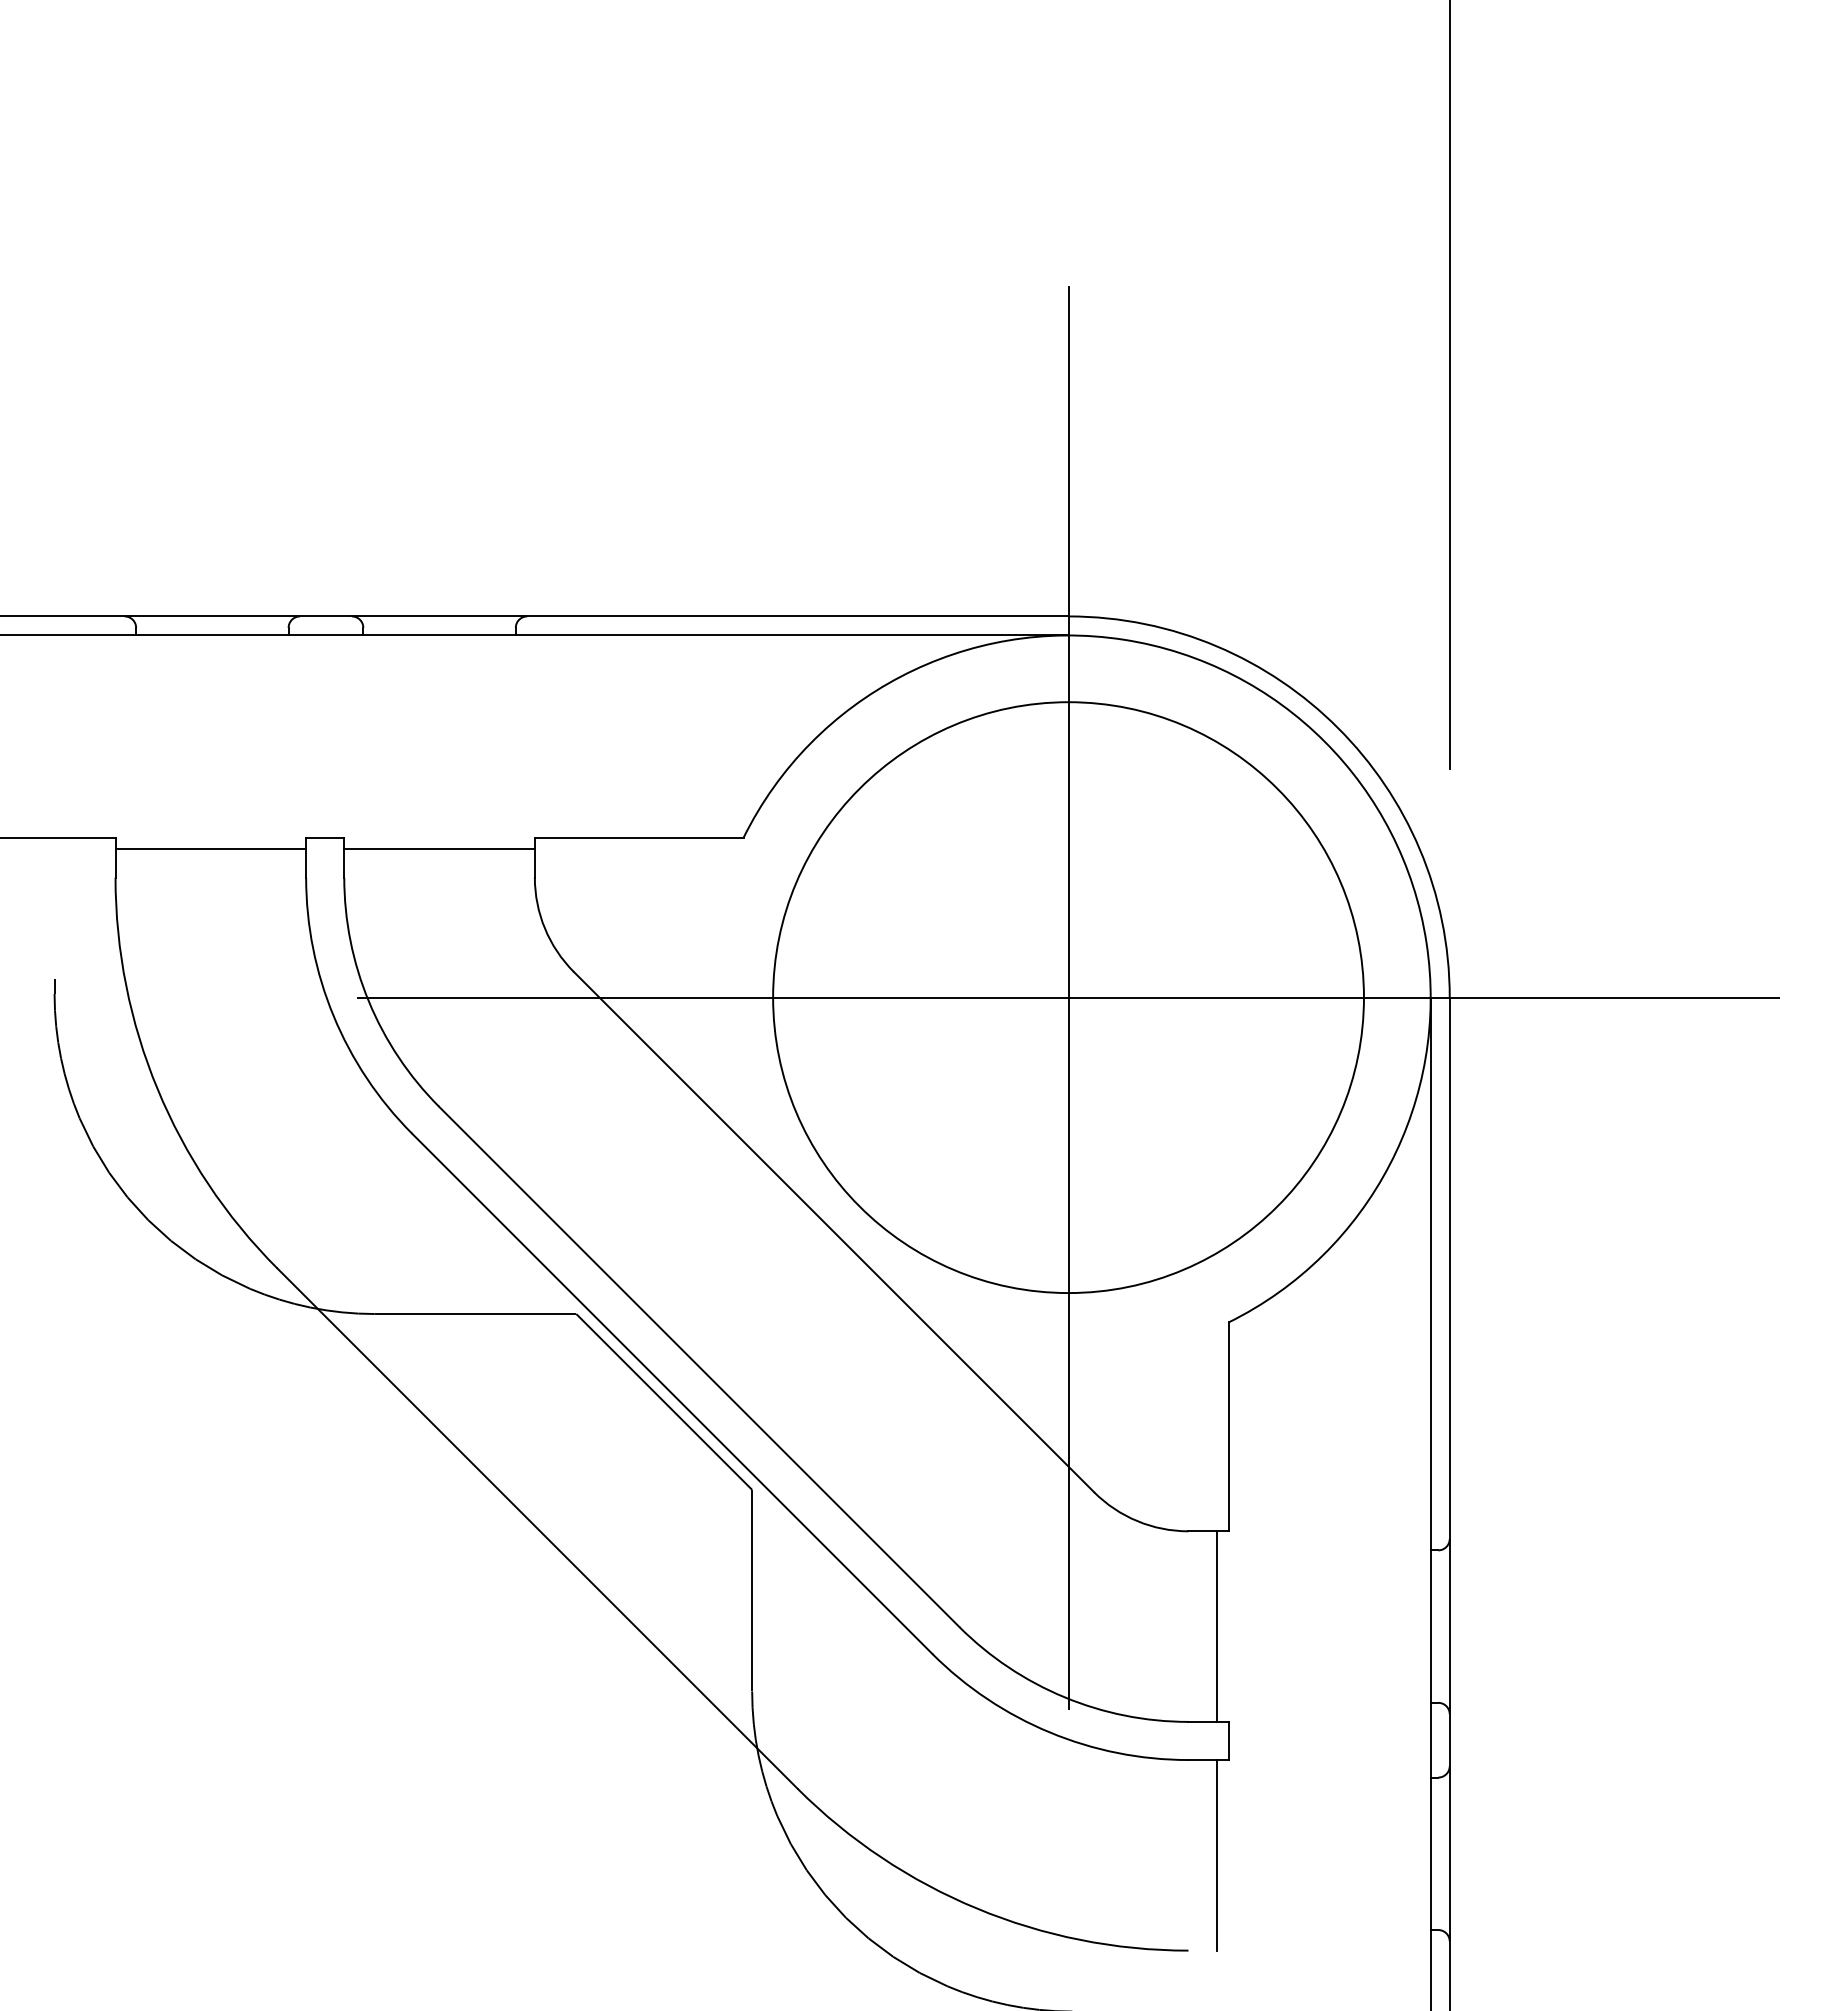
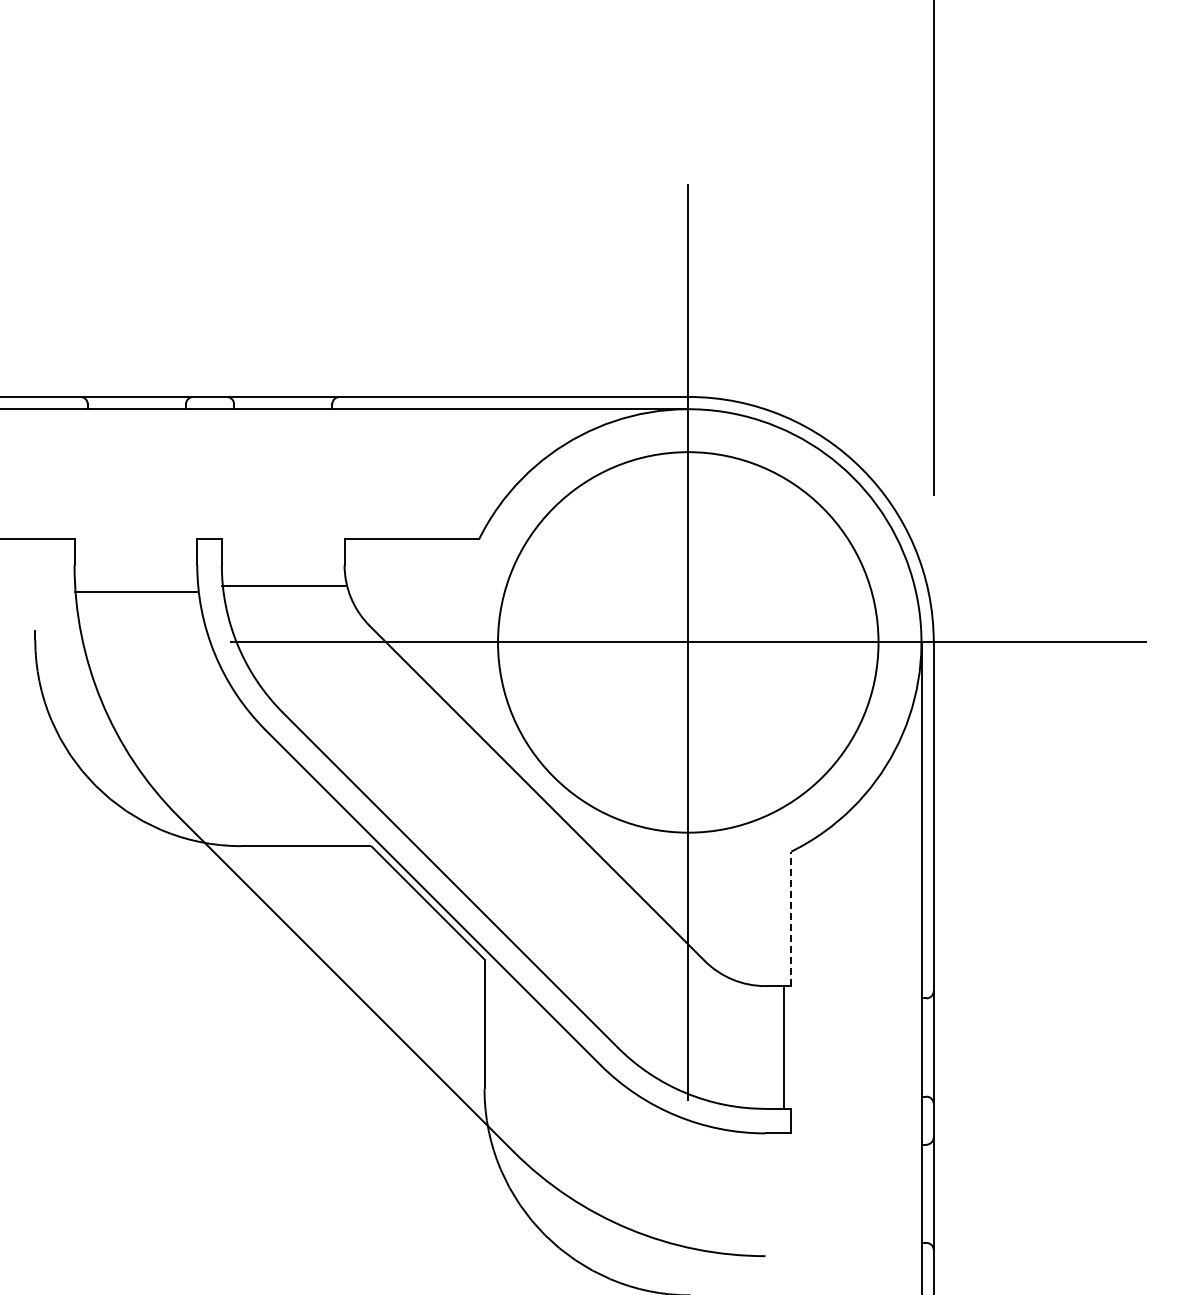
line: (210, 848) -> (135, 591), moved
line: (438, 848) -> (282, 585), moved
line: (1228, 1426) -> (791, 918), solid -> dashed
line: (1217, 1854) -> (784, 1194), removed

